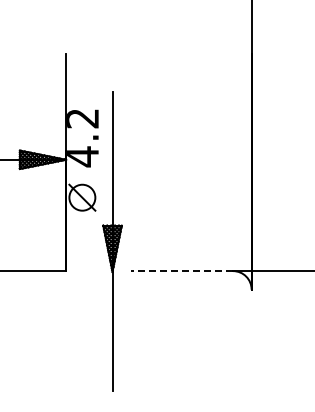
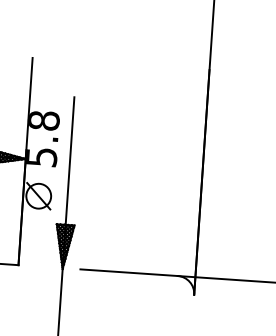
text: (83, 137) -> (43, 138), 4.2 -> 5.8
line: (181, 271) -> (128, 273), dashed -> solid

